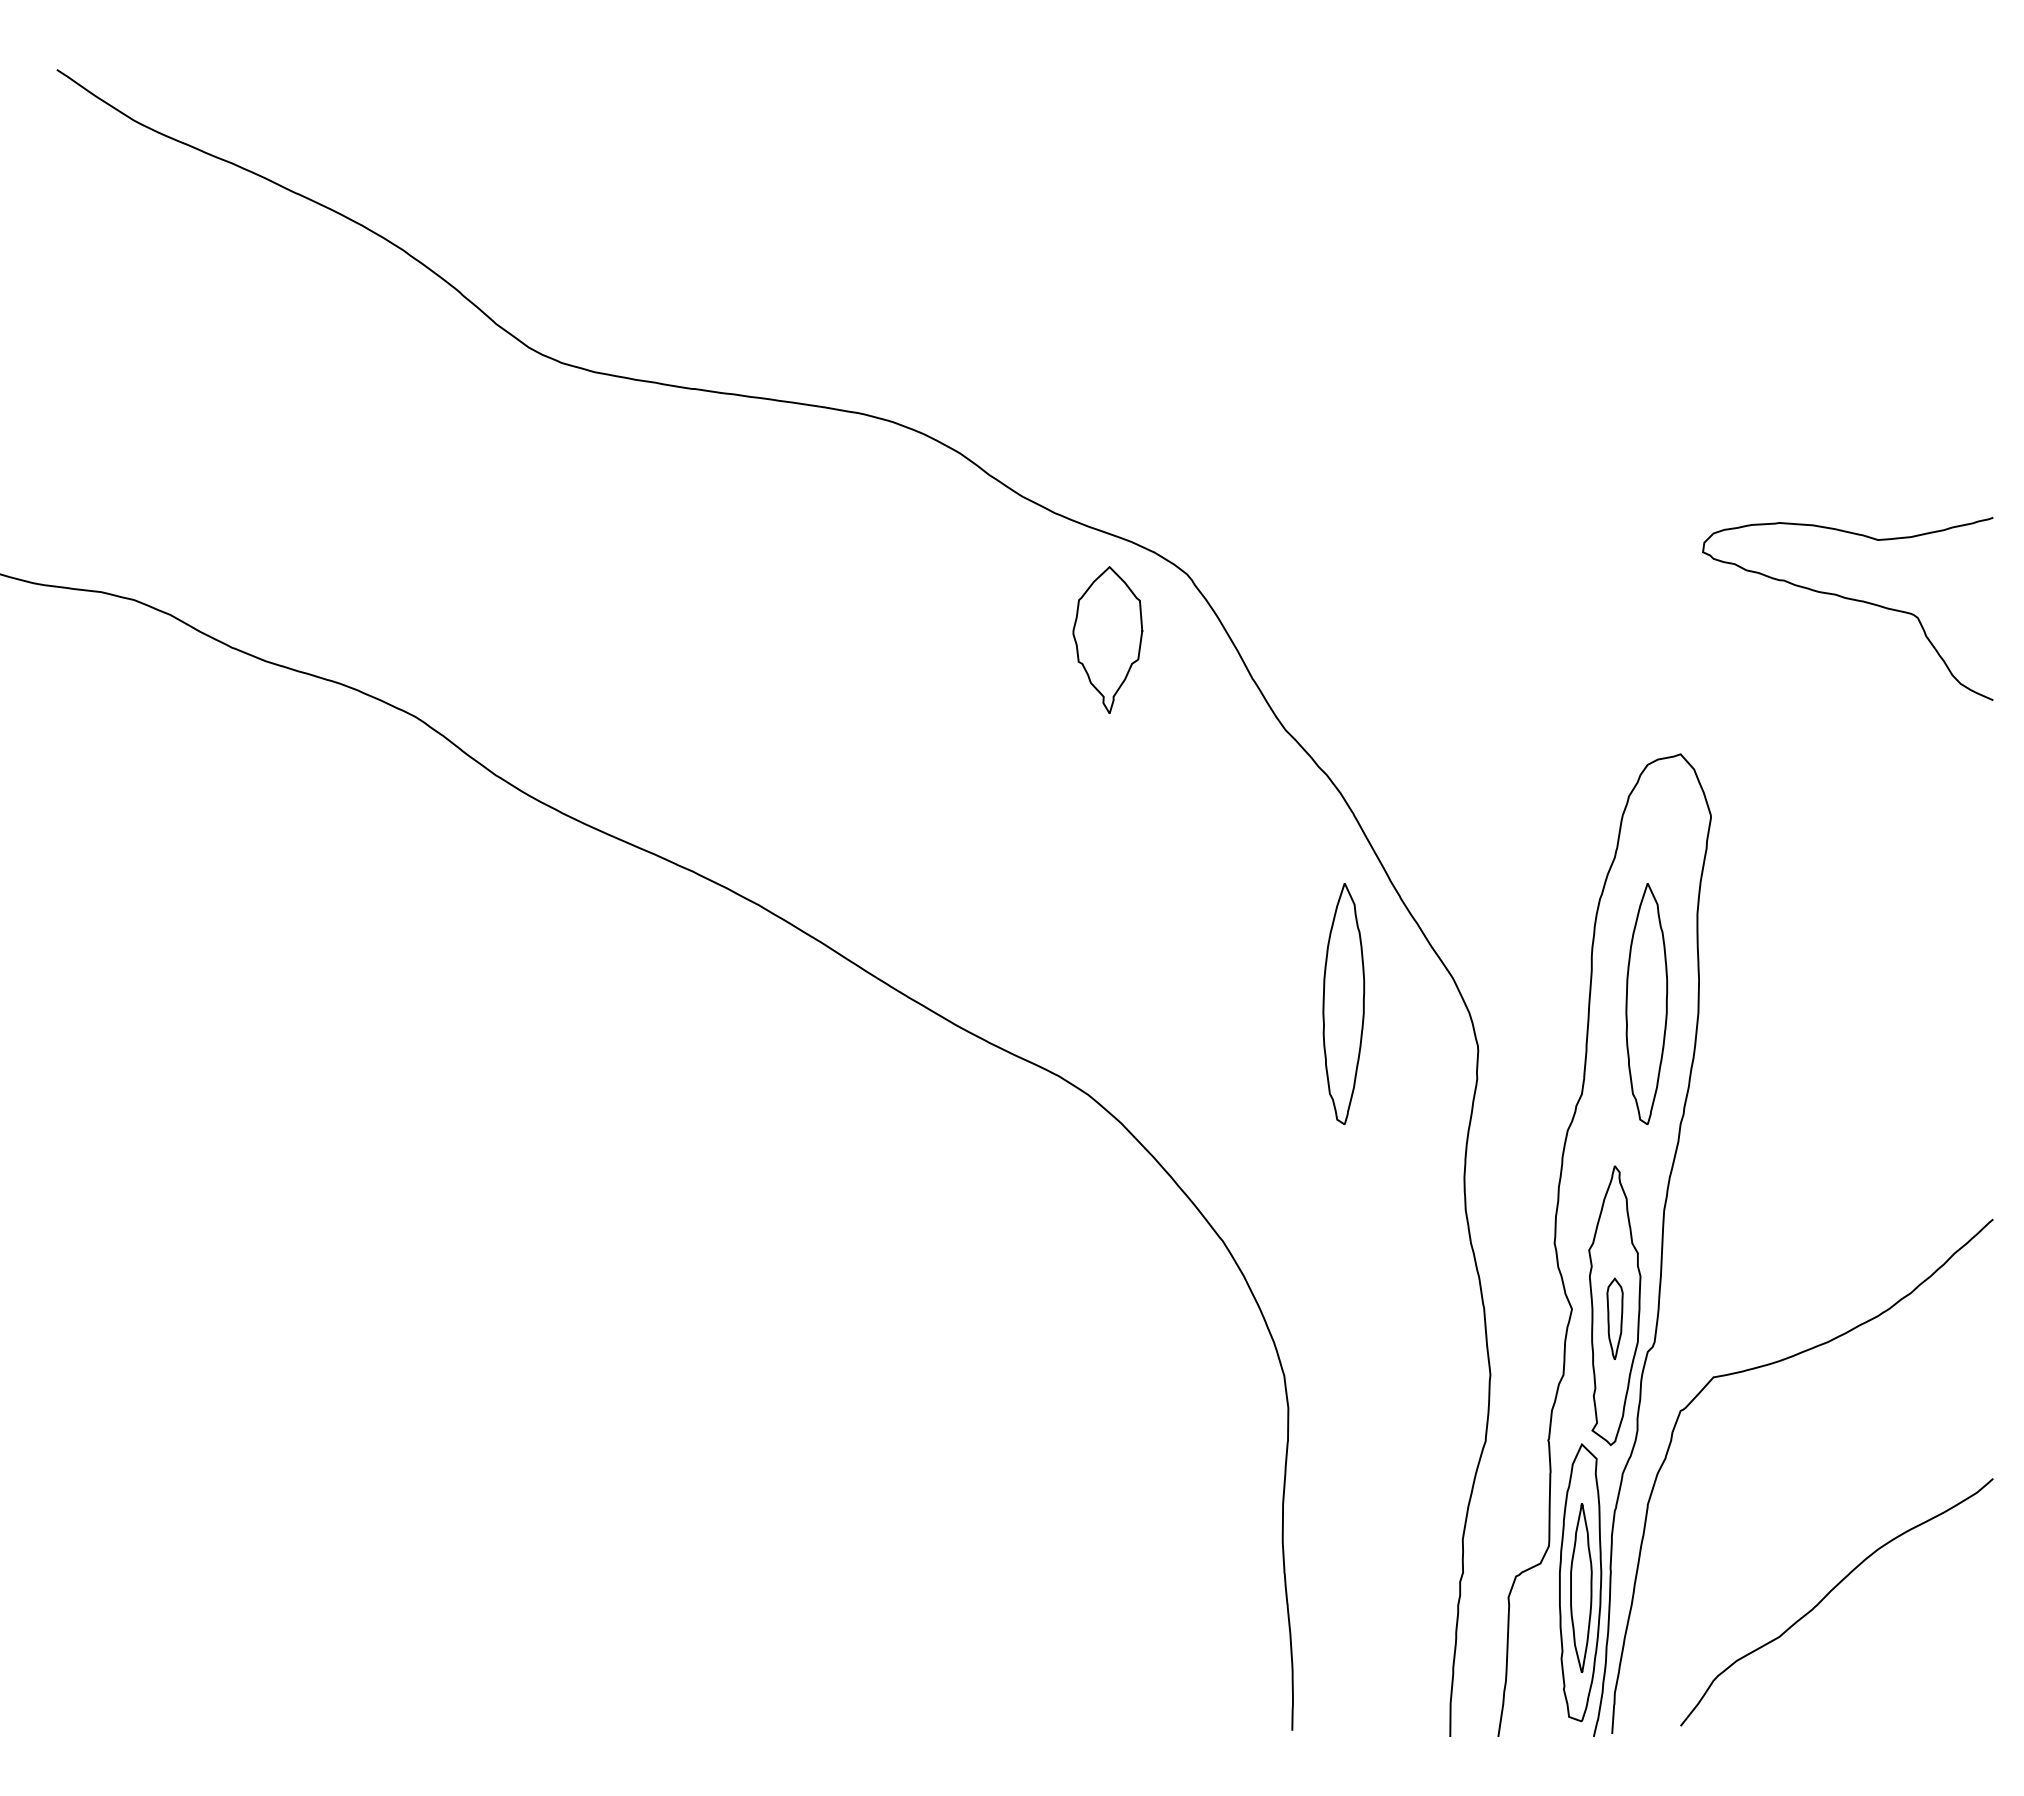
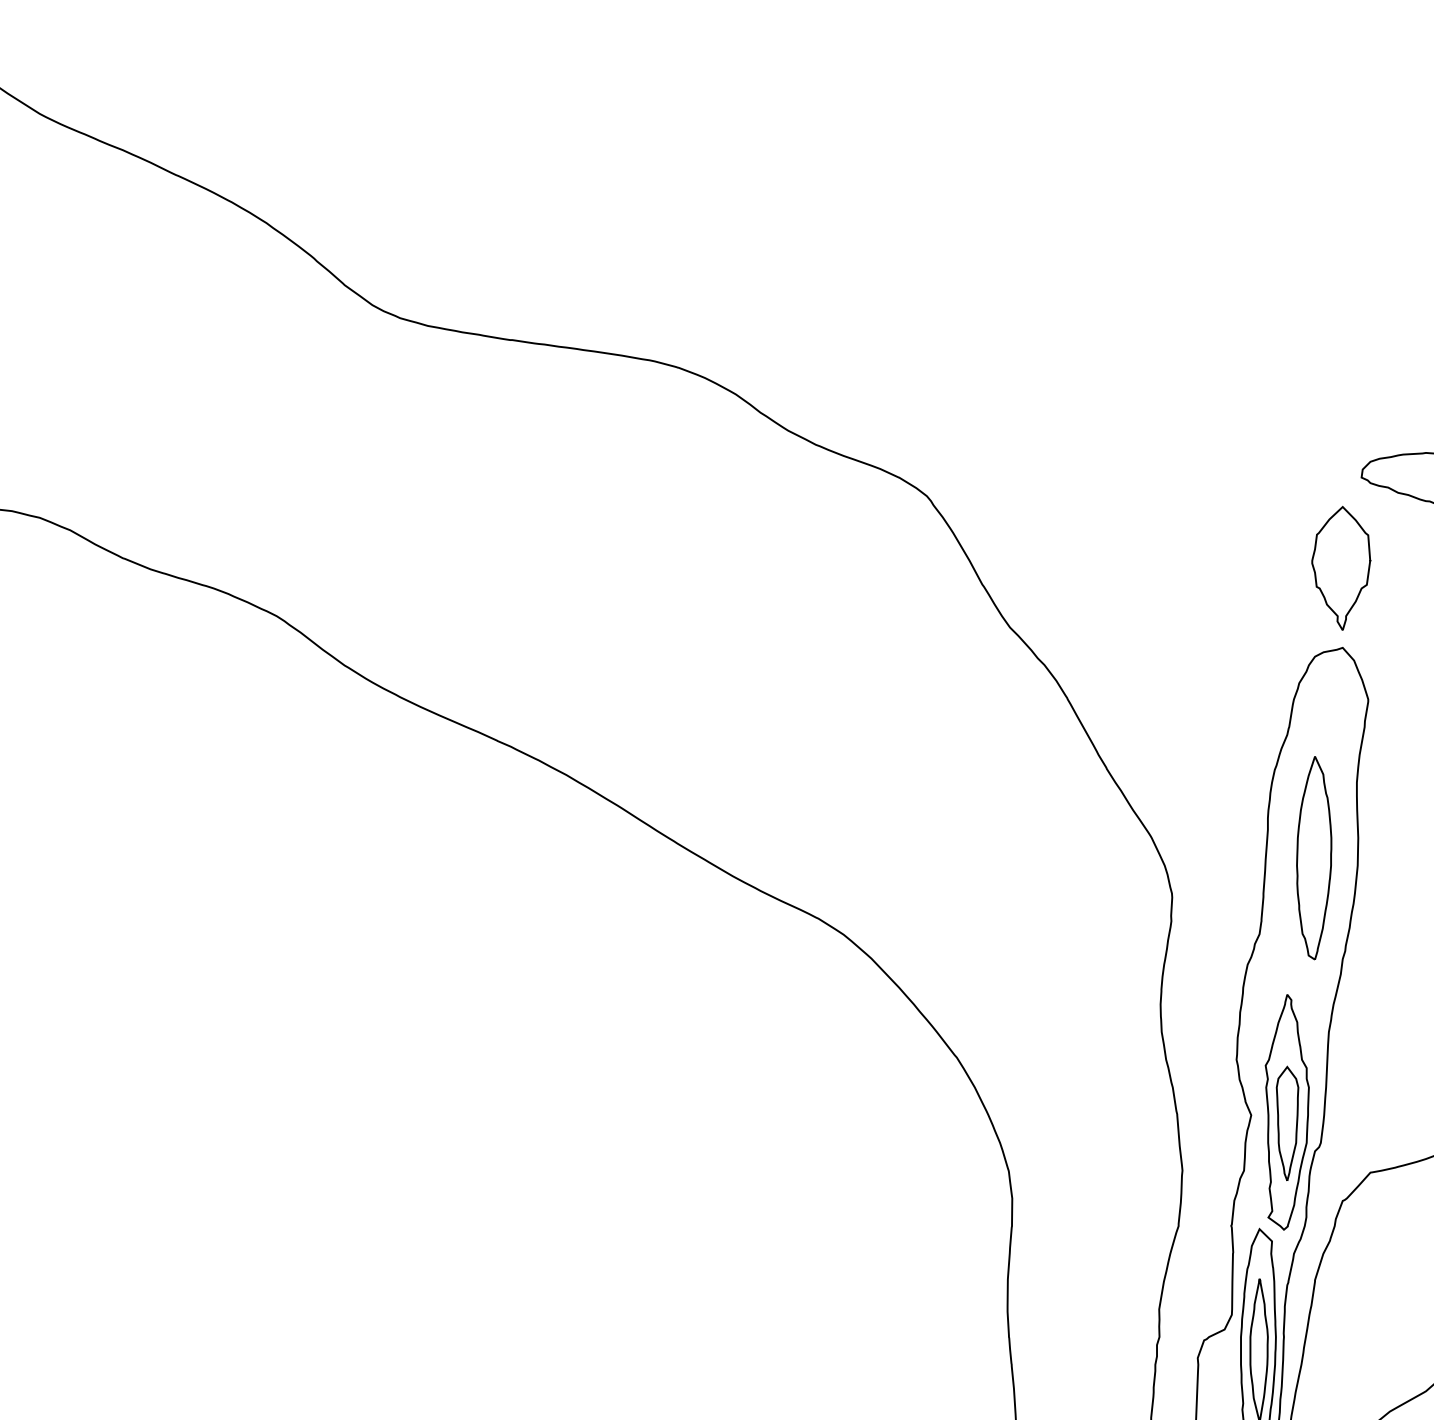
part: (1107, 639) -> (1340, 567), moved
part: (1343, 1003) -> (1058, 857), removed
part: (1614, 1318) -> (1287, 1123), size x1.67

